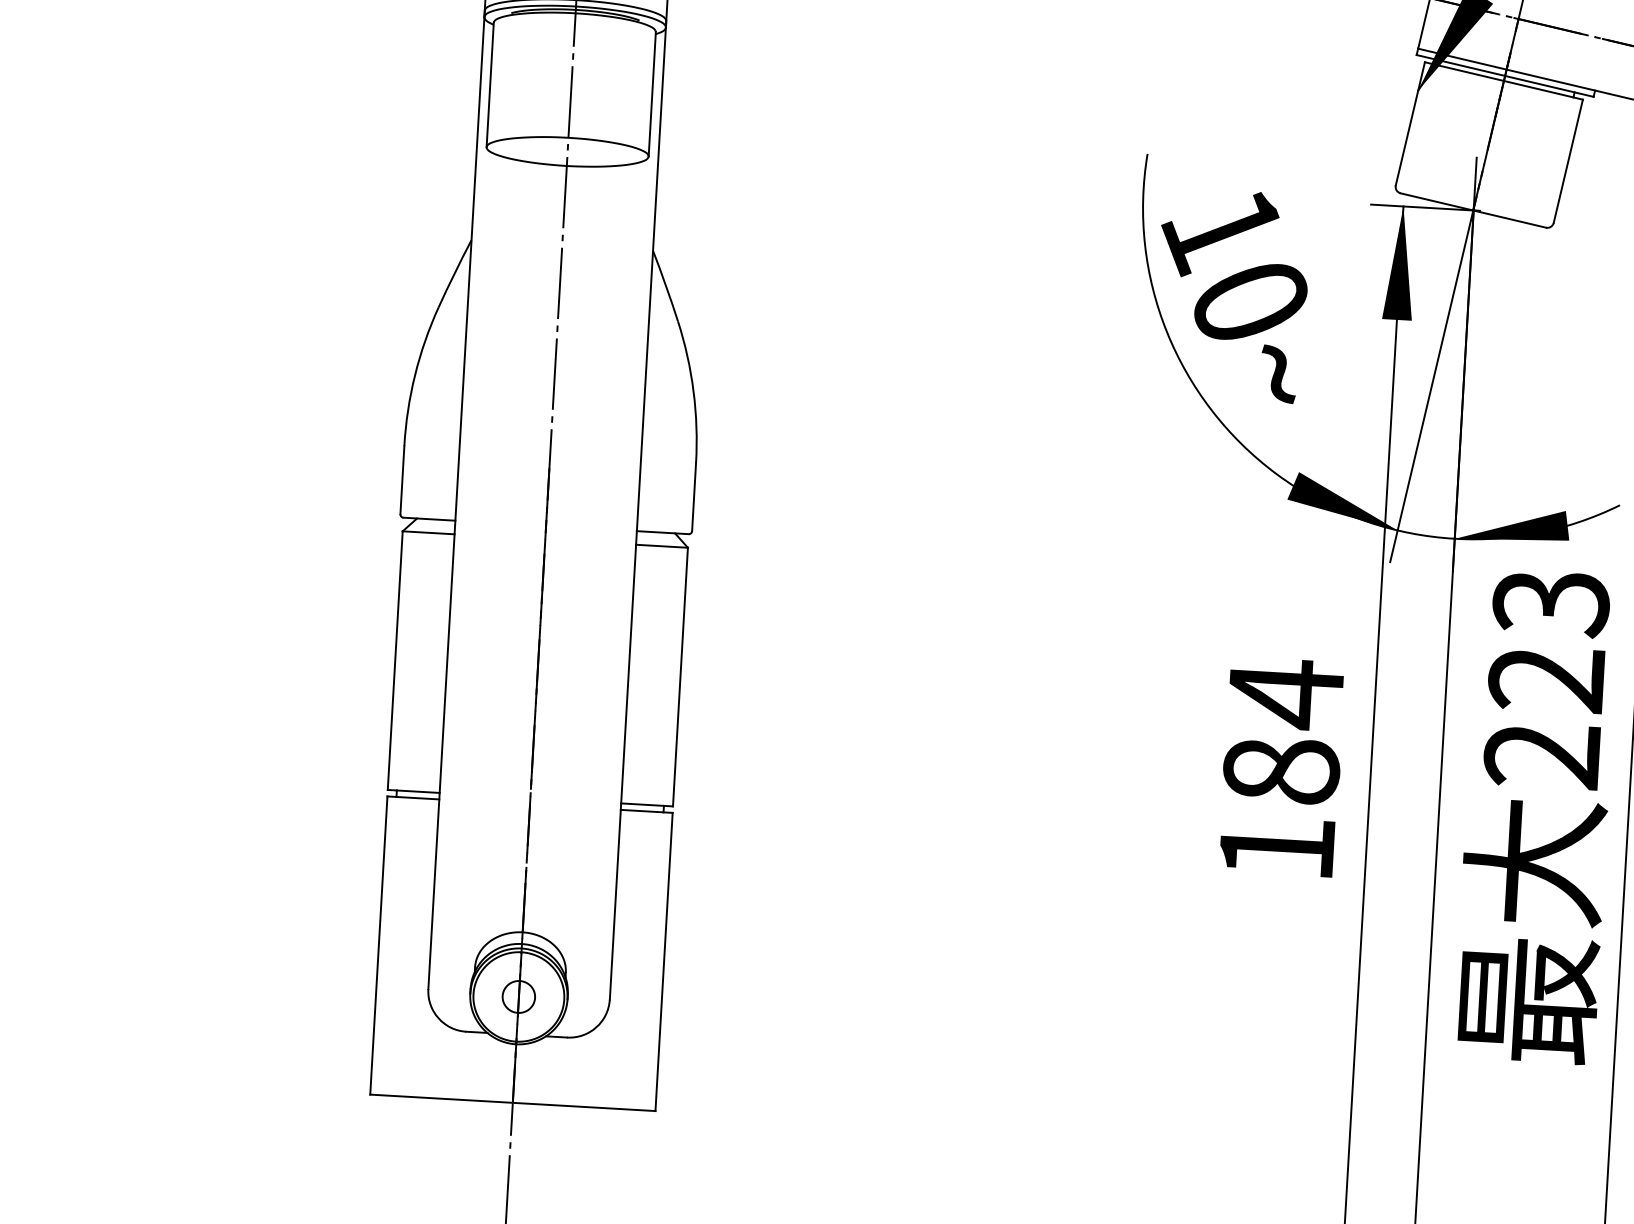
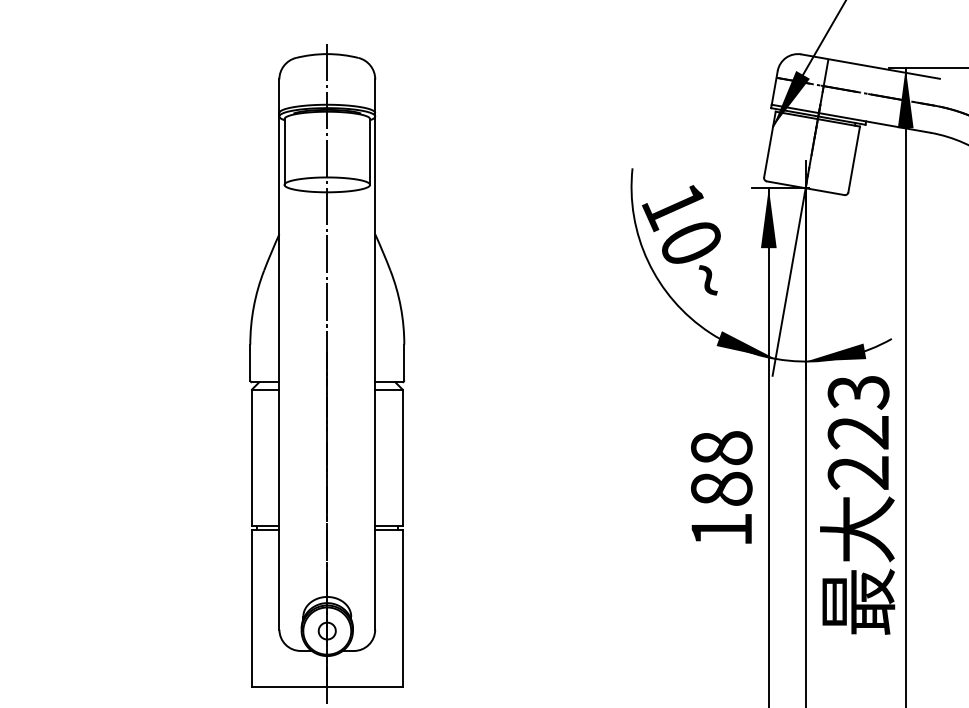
text: (1285, 694) -> (721, 448), 184 -> 188

